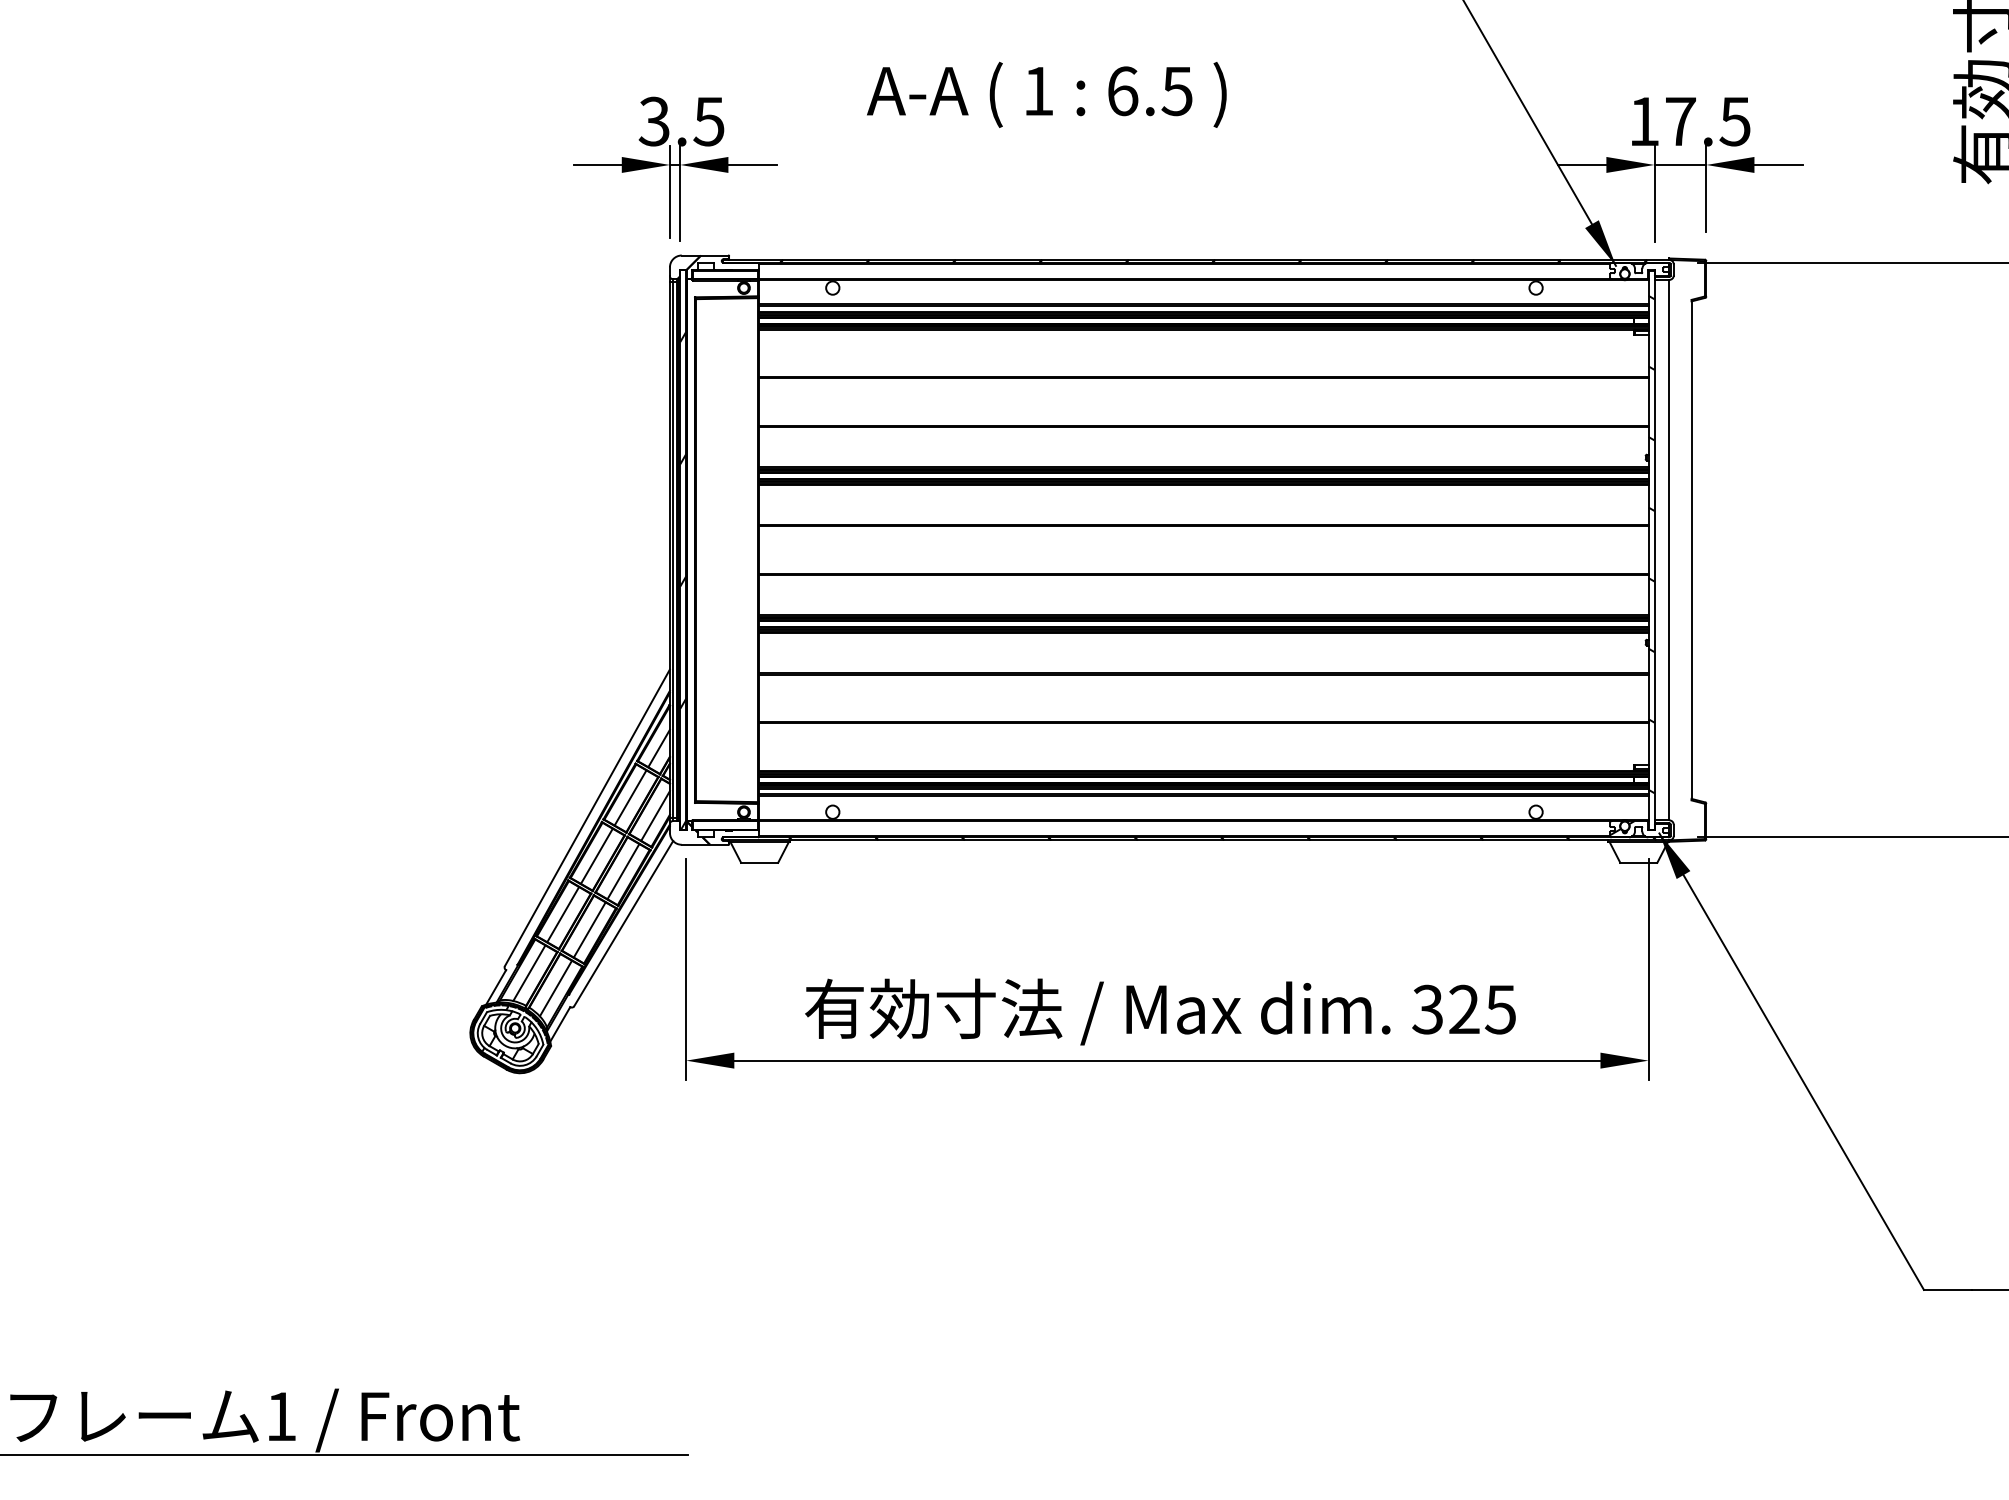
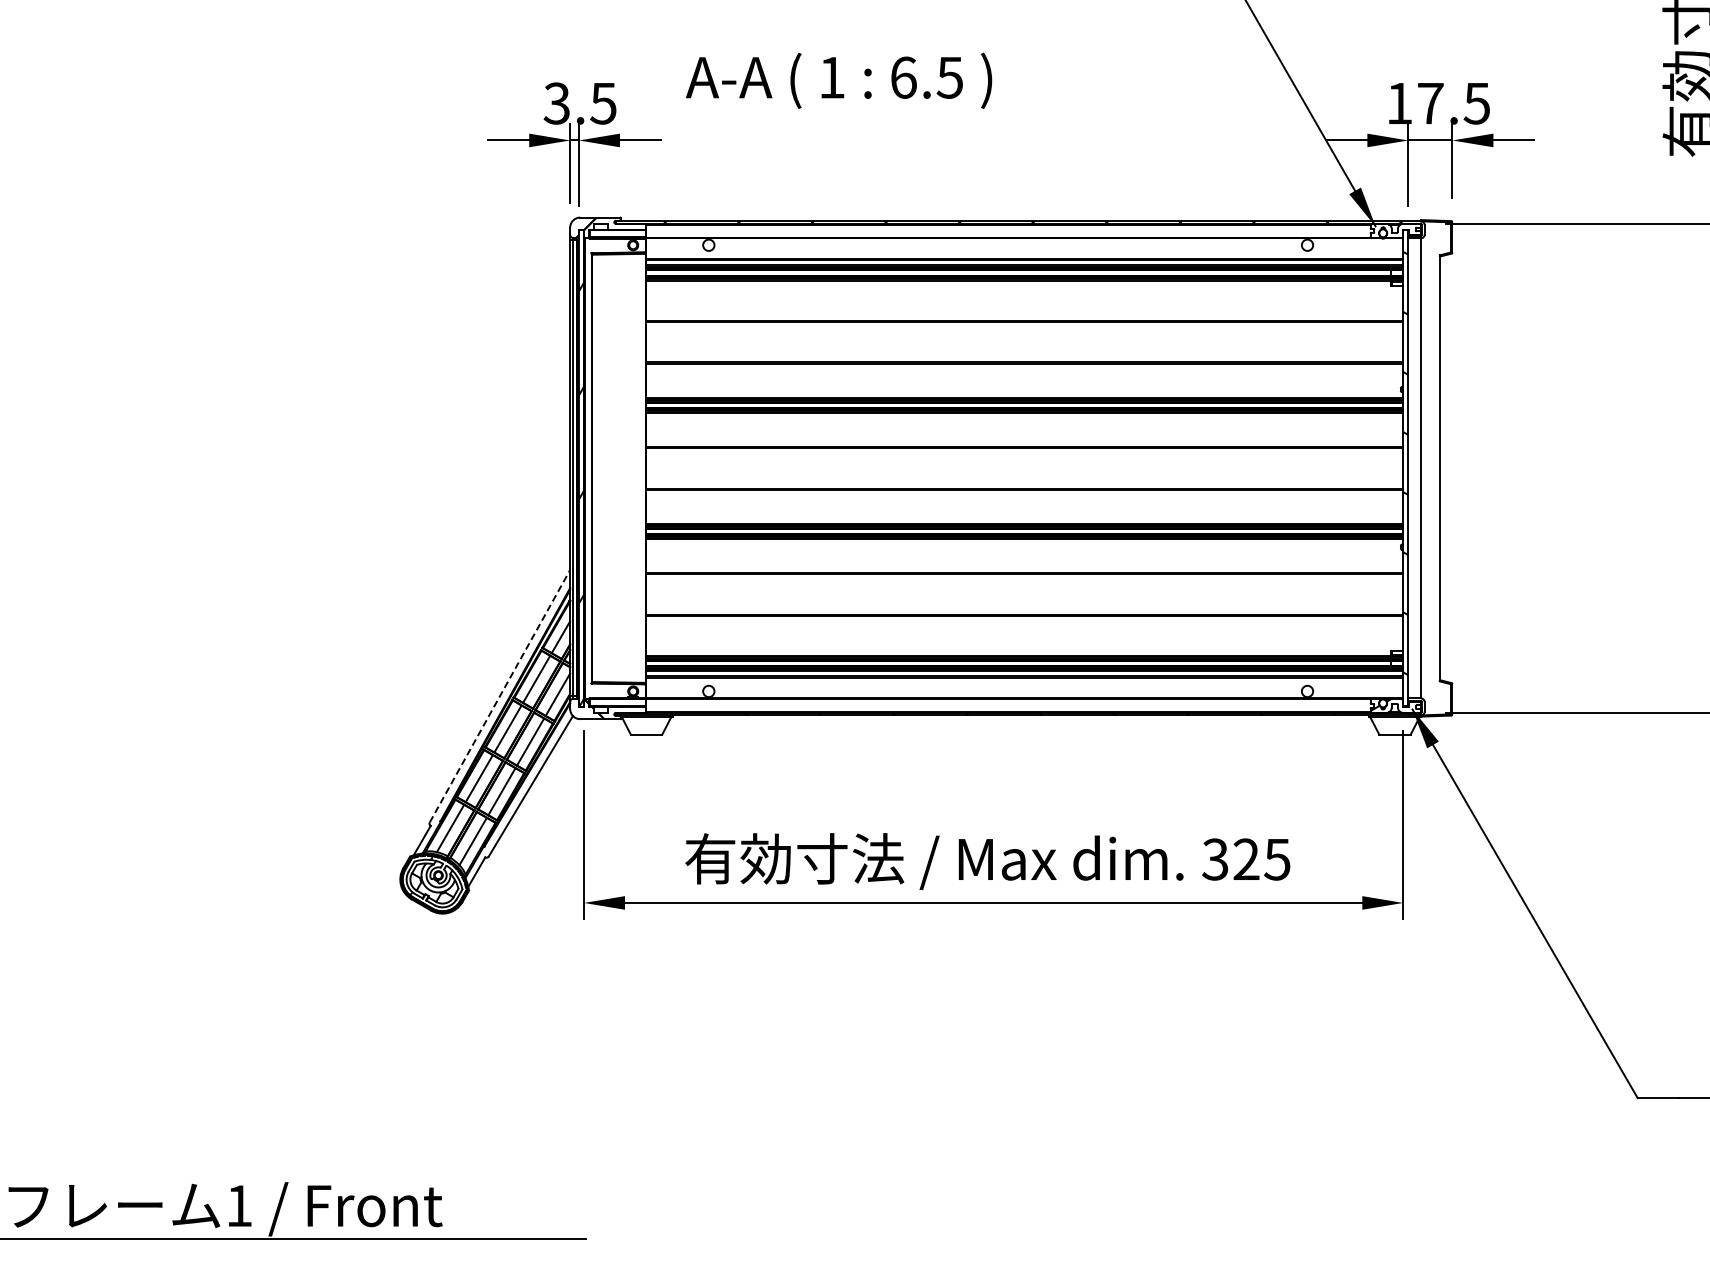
text: (1047, 94) -> (839, 80), moved
line: (588, 816) -> (500, 695), solid -> dashed

